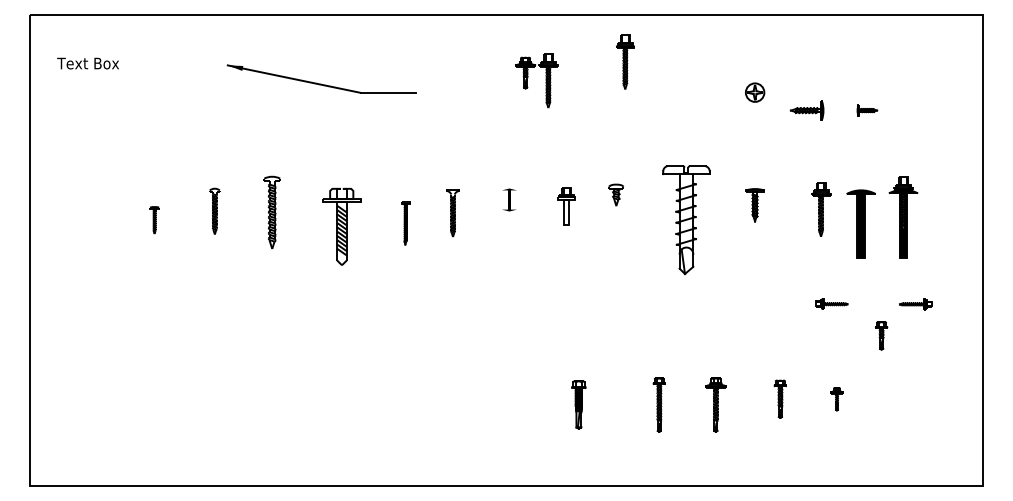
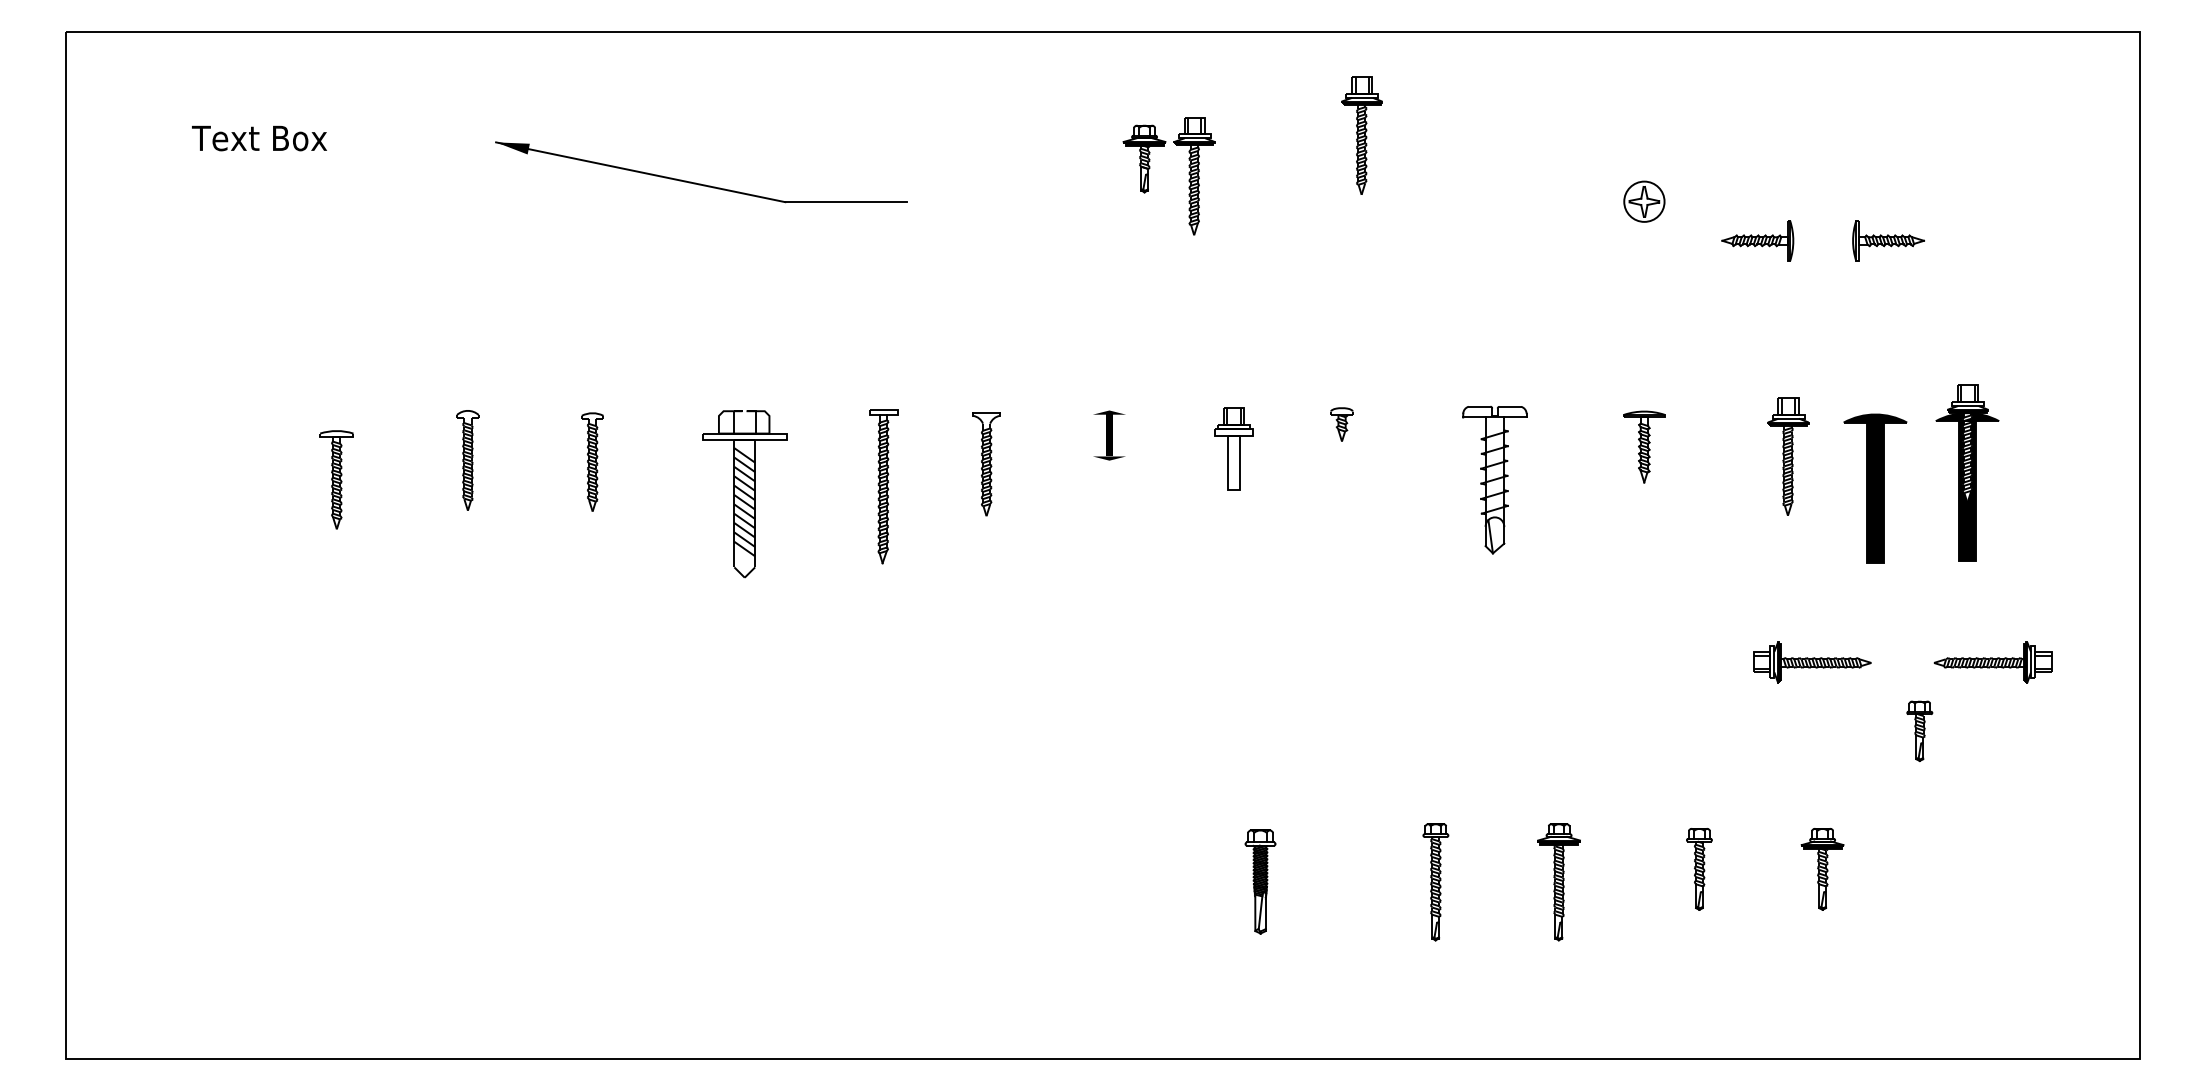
text: (87, 63) -> (258, 138), moved
part: (867, 110) -> (1889, 240), size x1.67
part: (615, 194) -> (1340, 423), size x0.71
part: (271, 211) -> (591, 460), size x0.62
part: (154, 220) -> (336, 480), size x1.67
part: (686, 220) -> (1494, 480), size x0.62
part: (405, 223) -> (883, 486), size x1.67
part: (831, 303) -> (1810, 660), size x1.67
part: (915, 304) -> (1993, 663), size x1.67
part: (836, 398) -> (1821, 867), size x1.67

